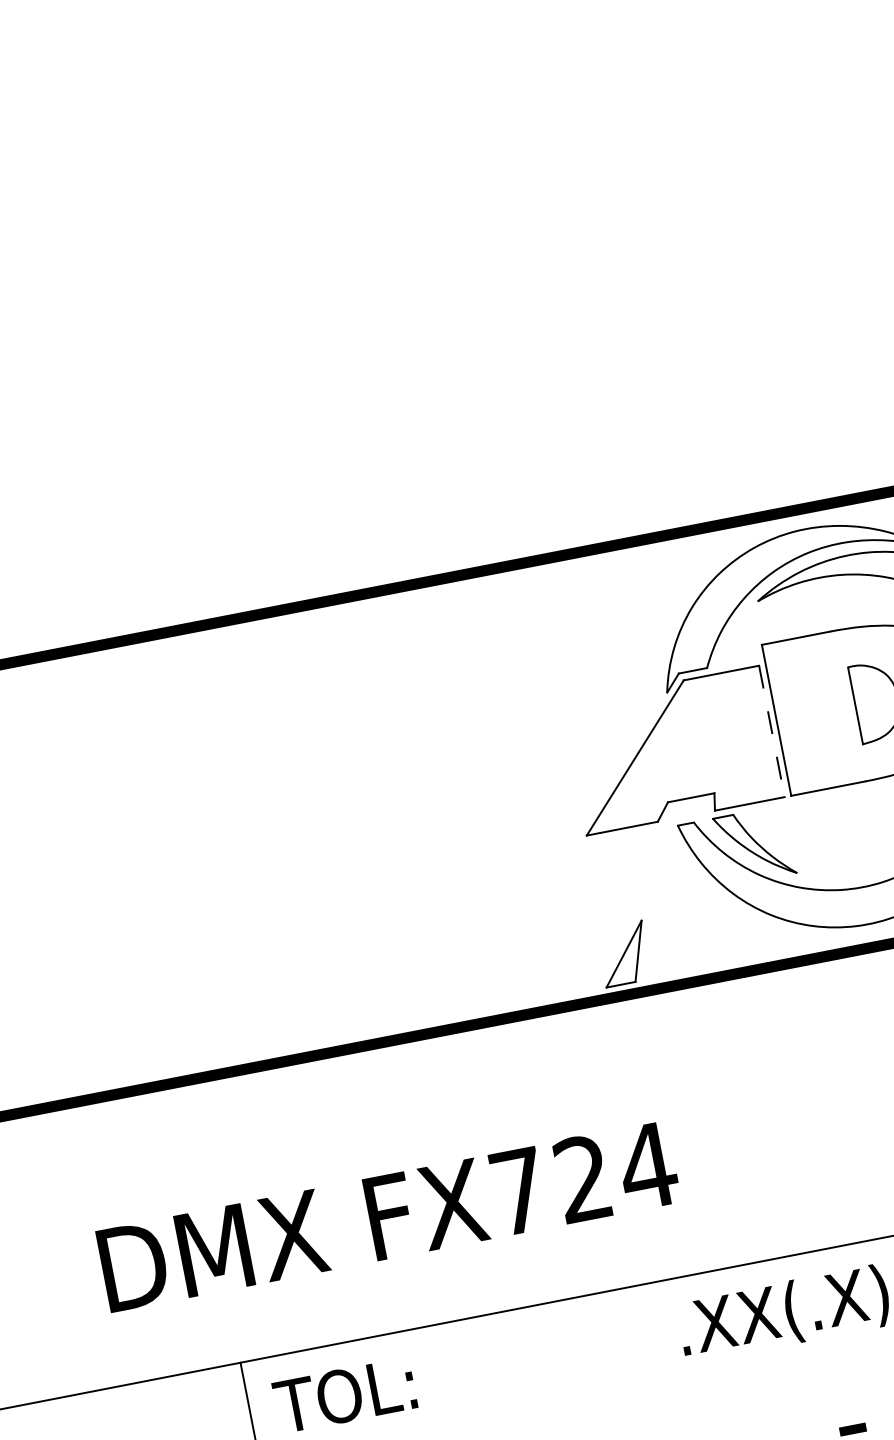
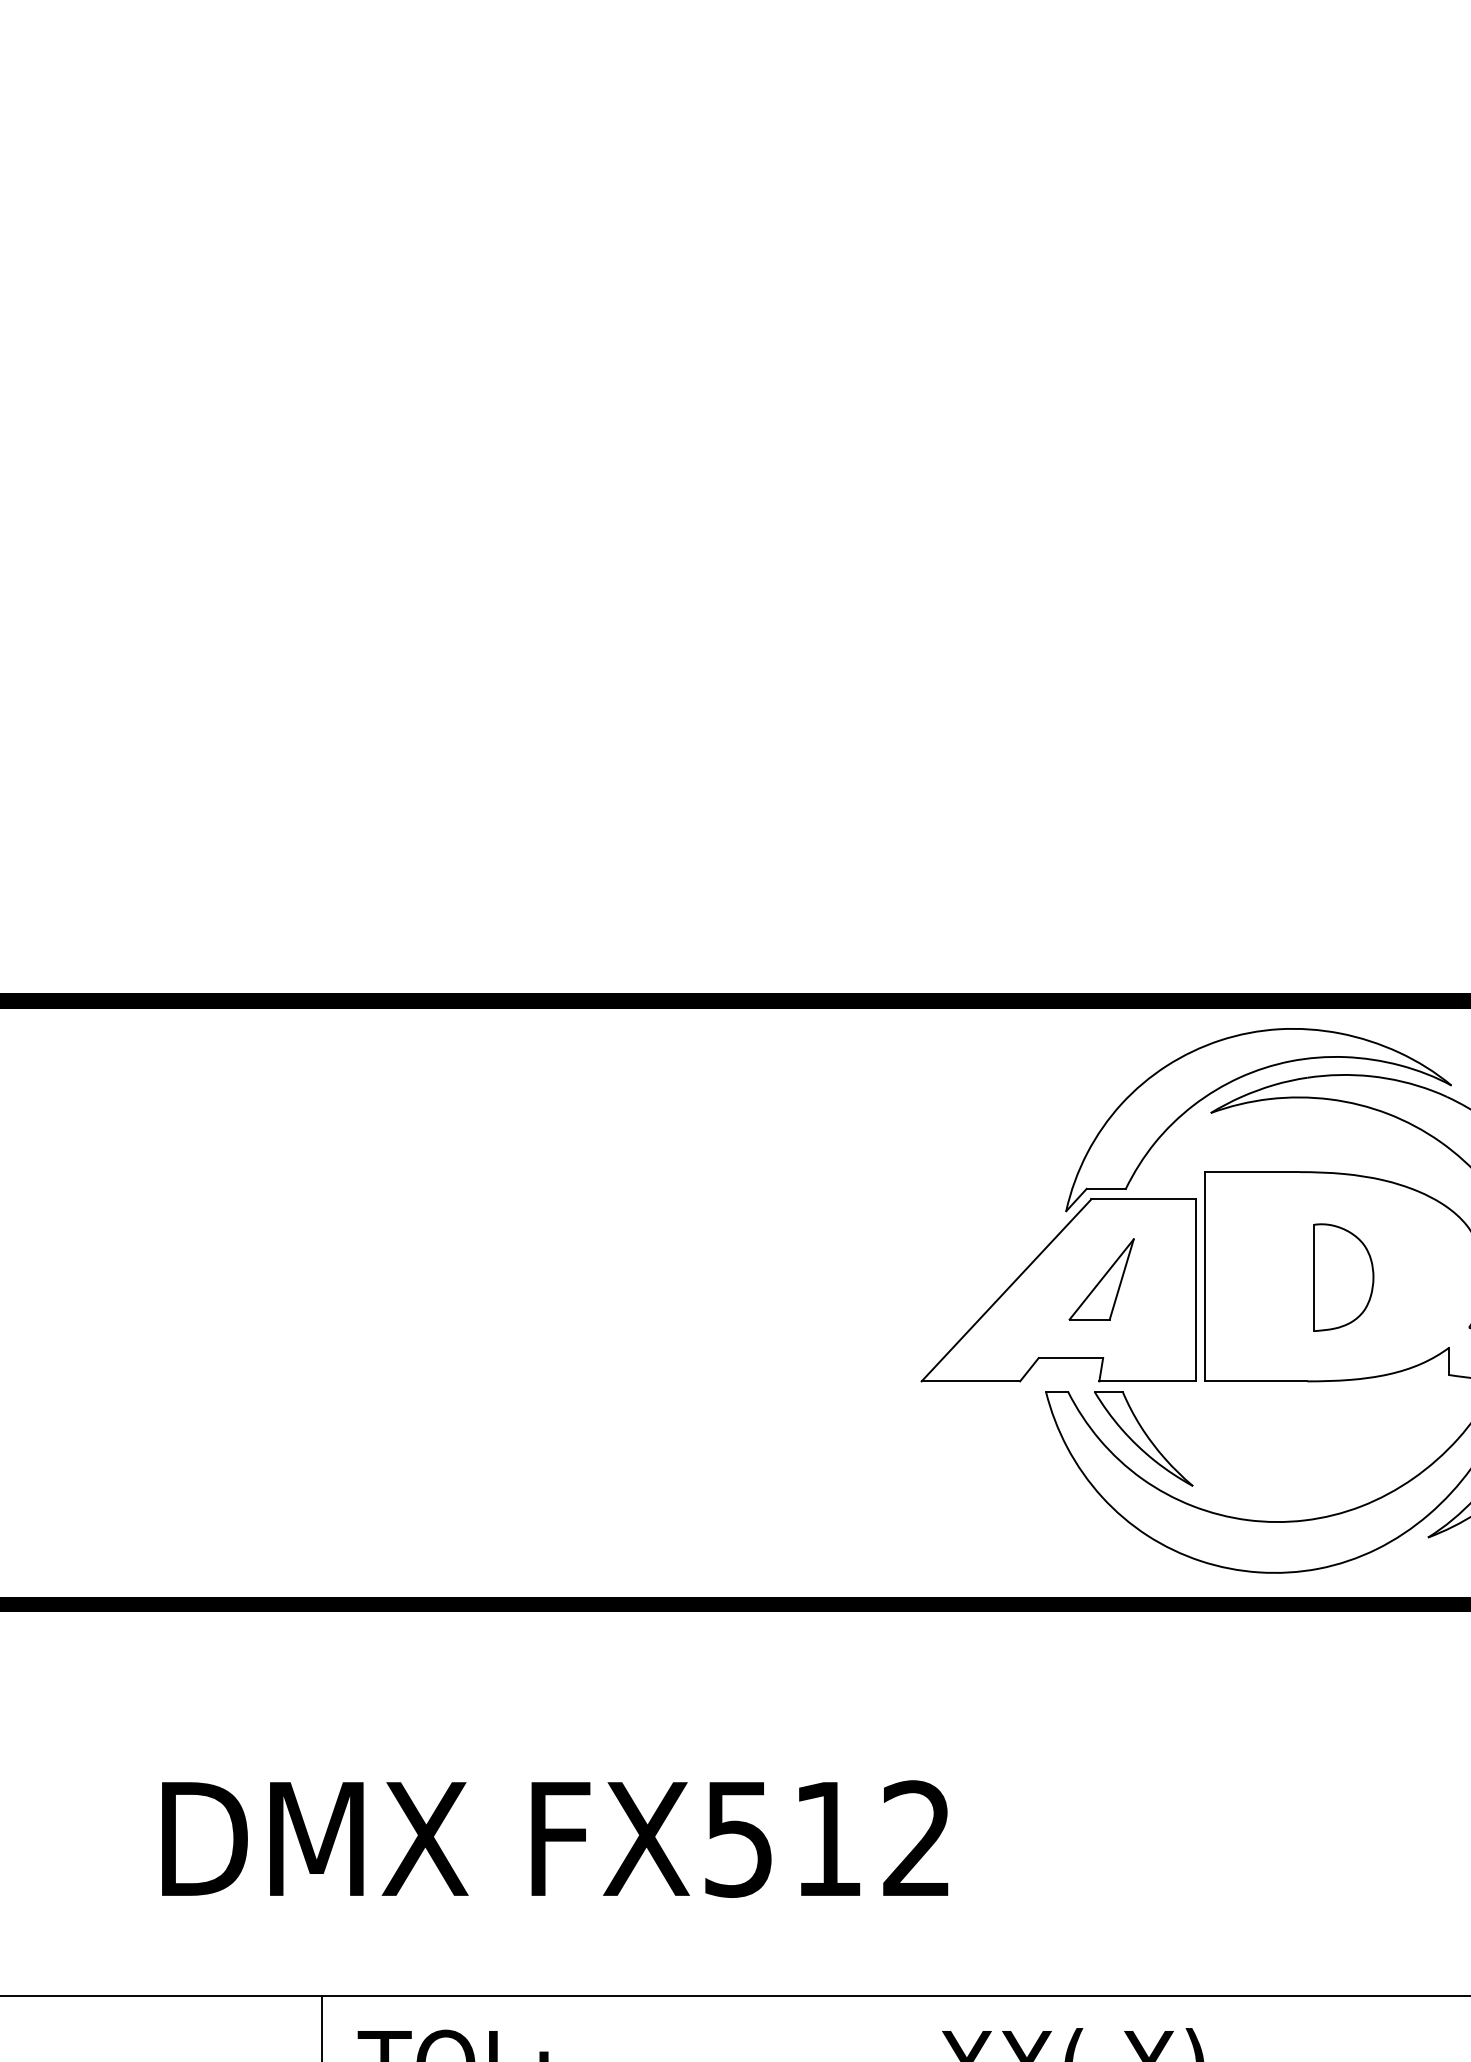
line: (771, 731) -> (1195, 1290), dashed -> solid
part: (623, 954) -> (1101, 1279), moved
text: (584, 1178) -> (829, 1838), FX724 -> FX512

